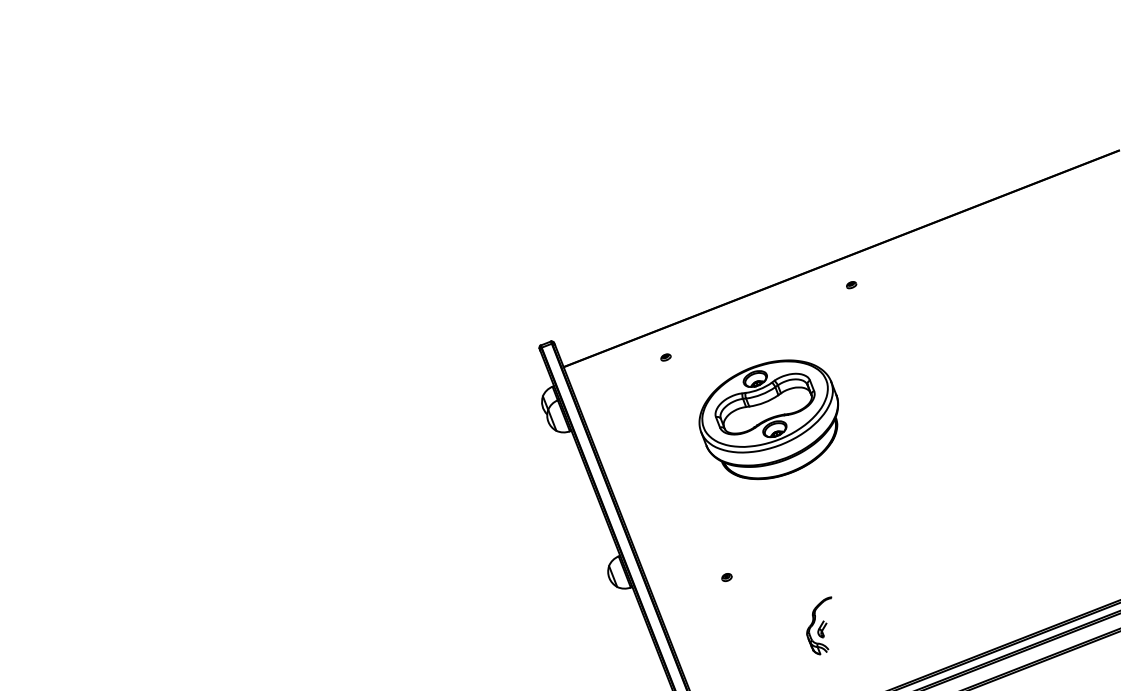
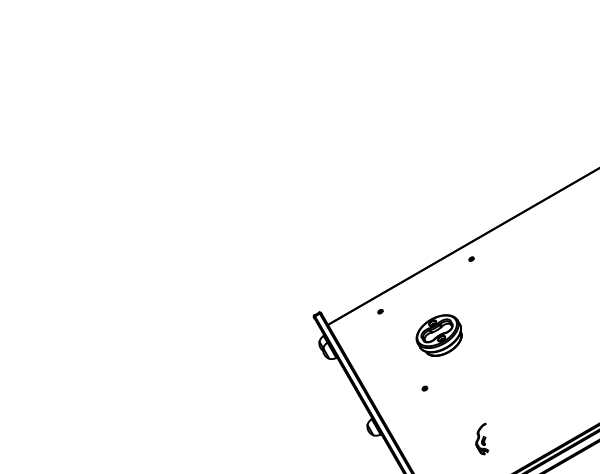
part: (767, 418) -> (438, 335), size x0.62
part: (726, 577) -> (424, 388), moved

